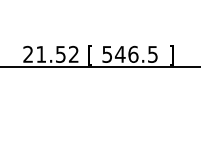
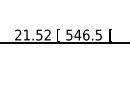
text: (170, 55) -> (110, 35), ] -> [

